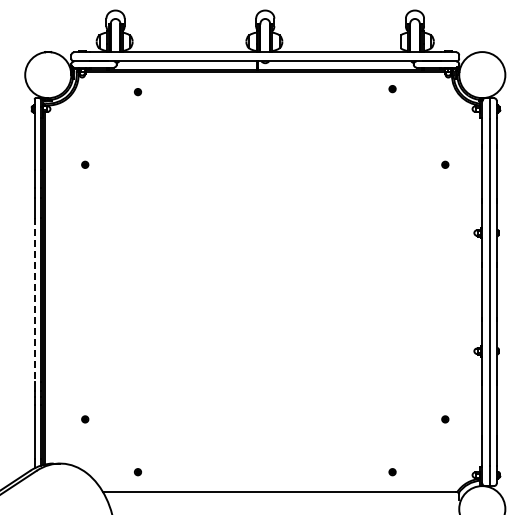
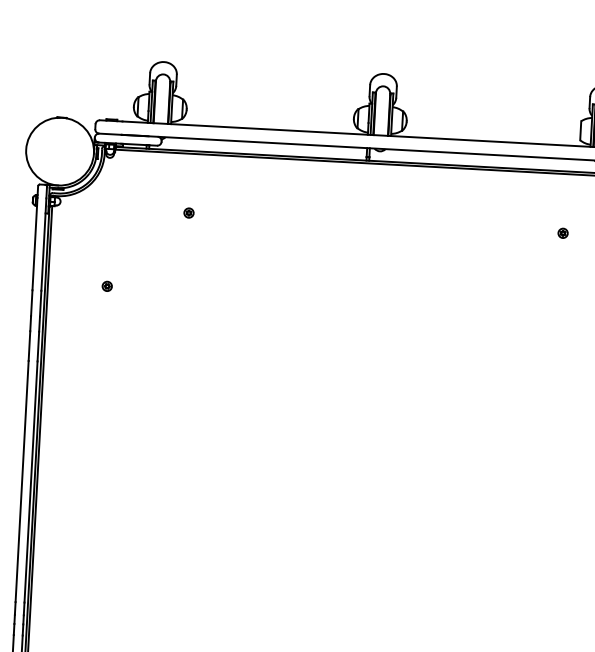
part: (392, 89) -> (562, 233), moved
part: (137, 92) -> (188, 213), moved
line: (34, 300) -> (21, 481), dashed -> solid

